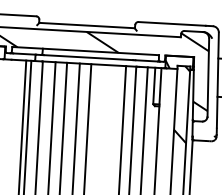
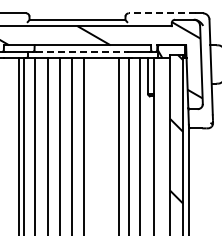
line: (172, 24) -> (162, 13), solid -> dashed
line: (88, 57) -> (80, 51), solid -> dashed

